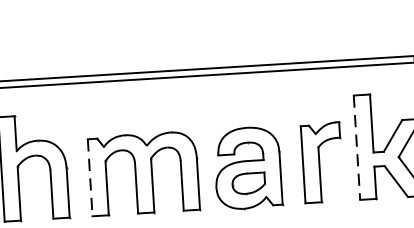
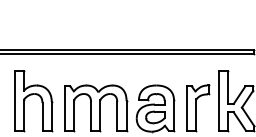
line: (356, 147) -> (218, 100), dashed -> solid
line: (89, 179) -> (64, 109), dashed -> solid

